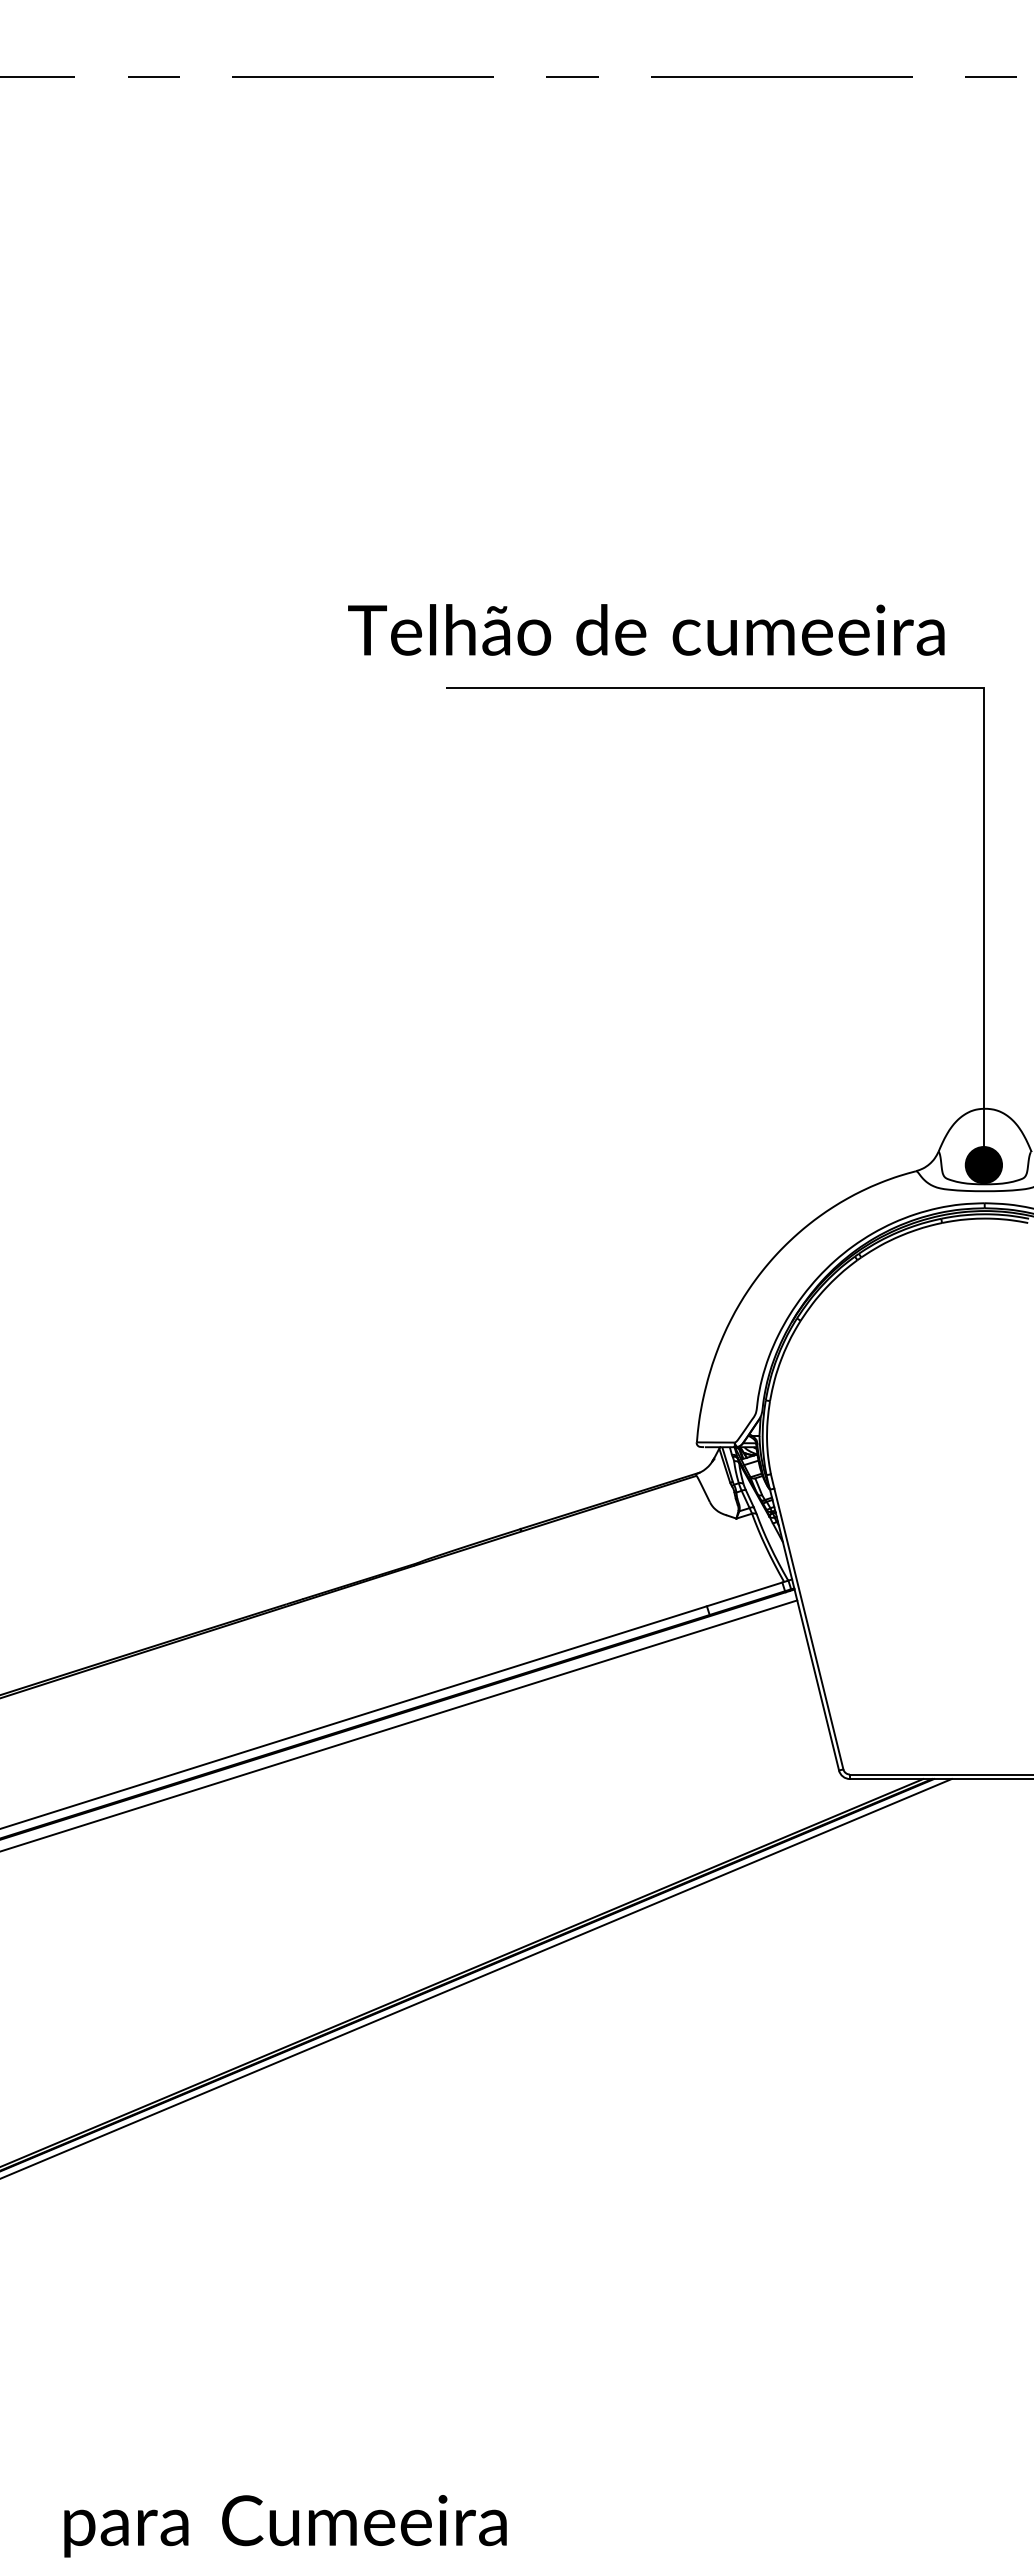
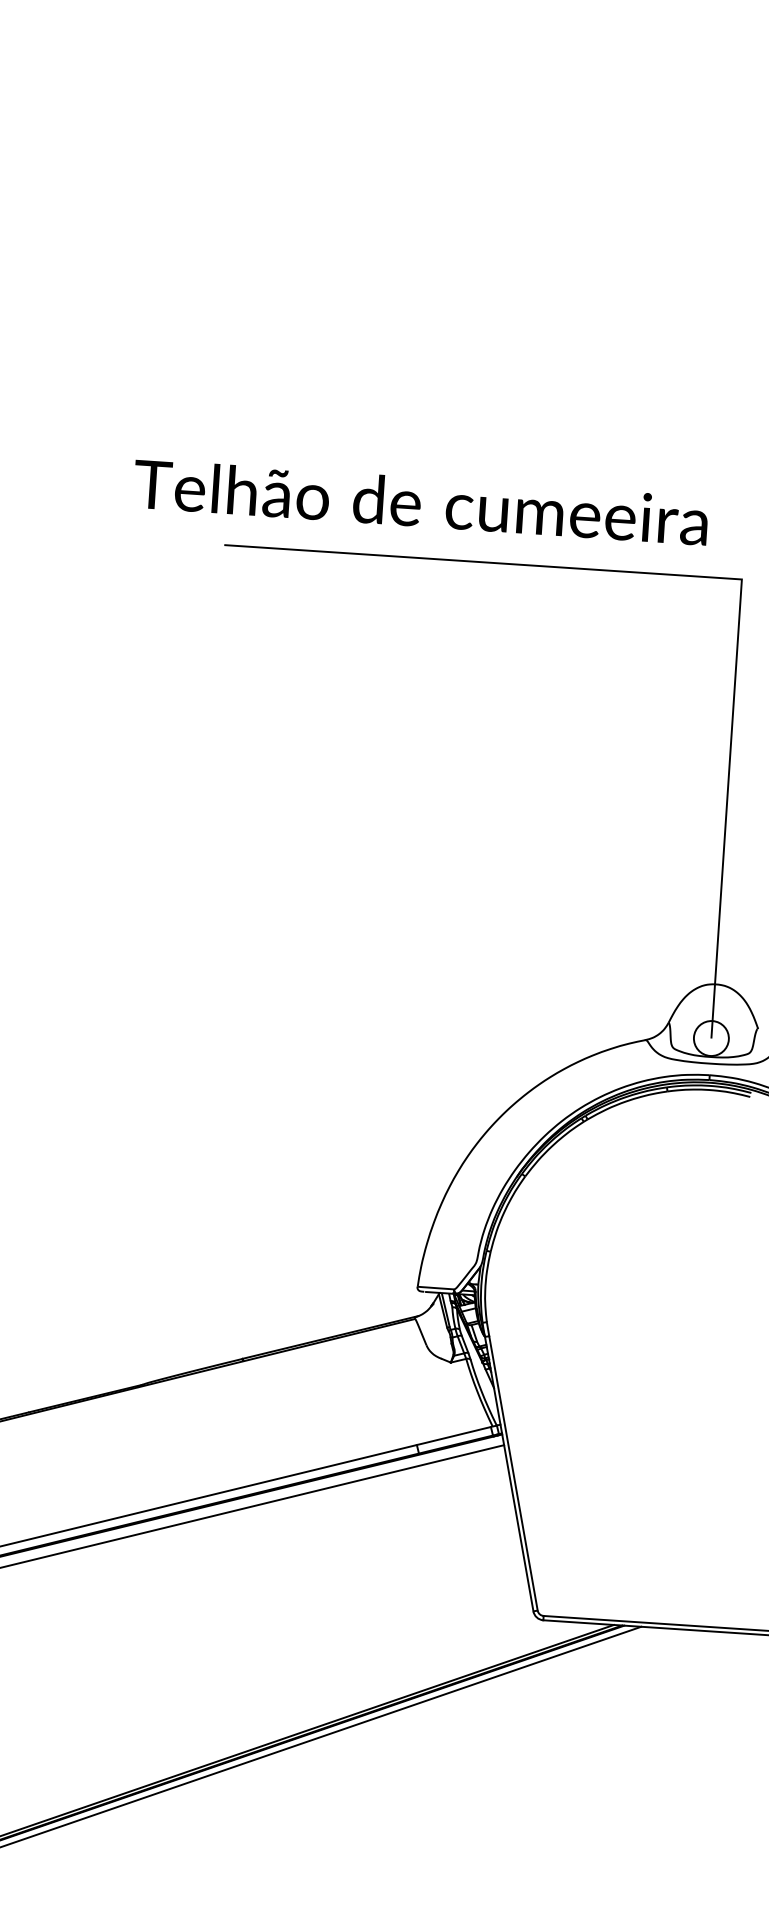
fill: (983, 1165) -> (710, 1038), removed

